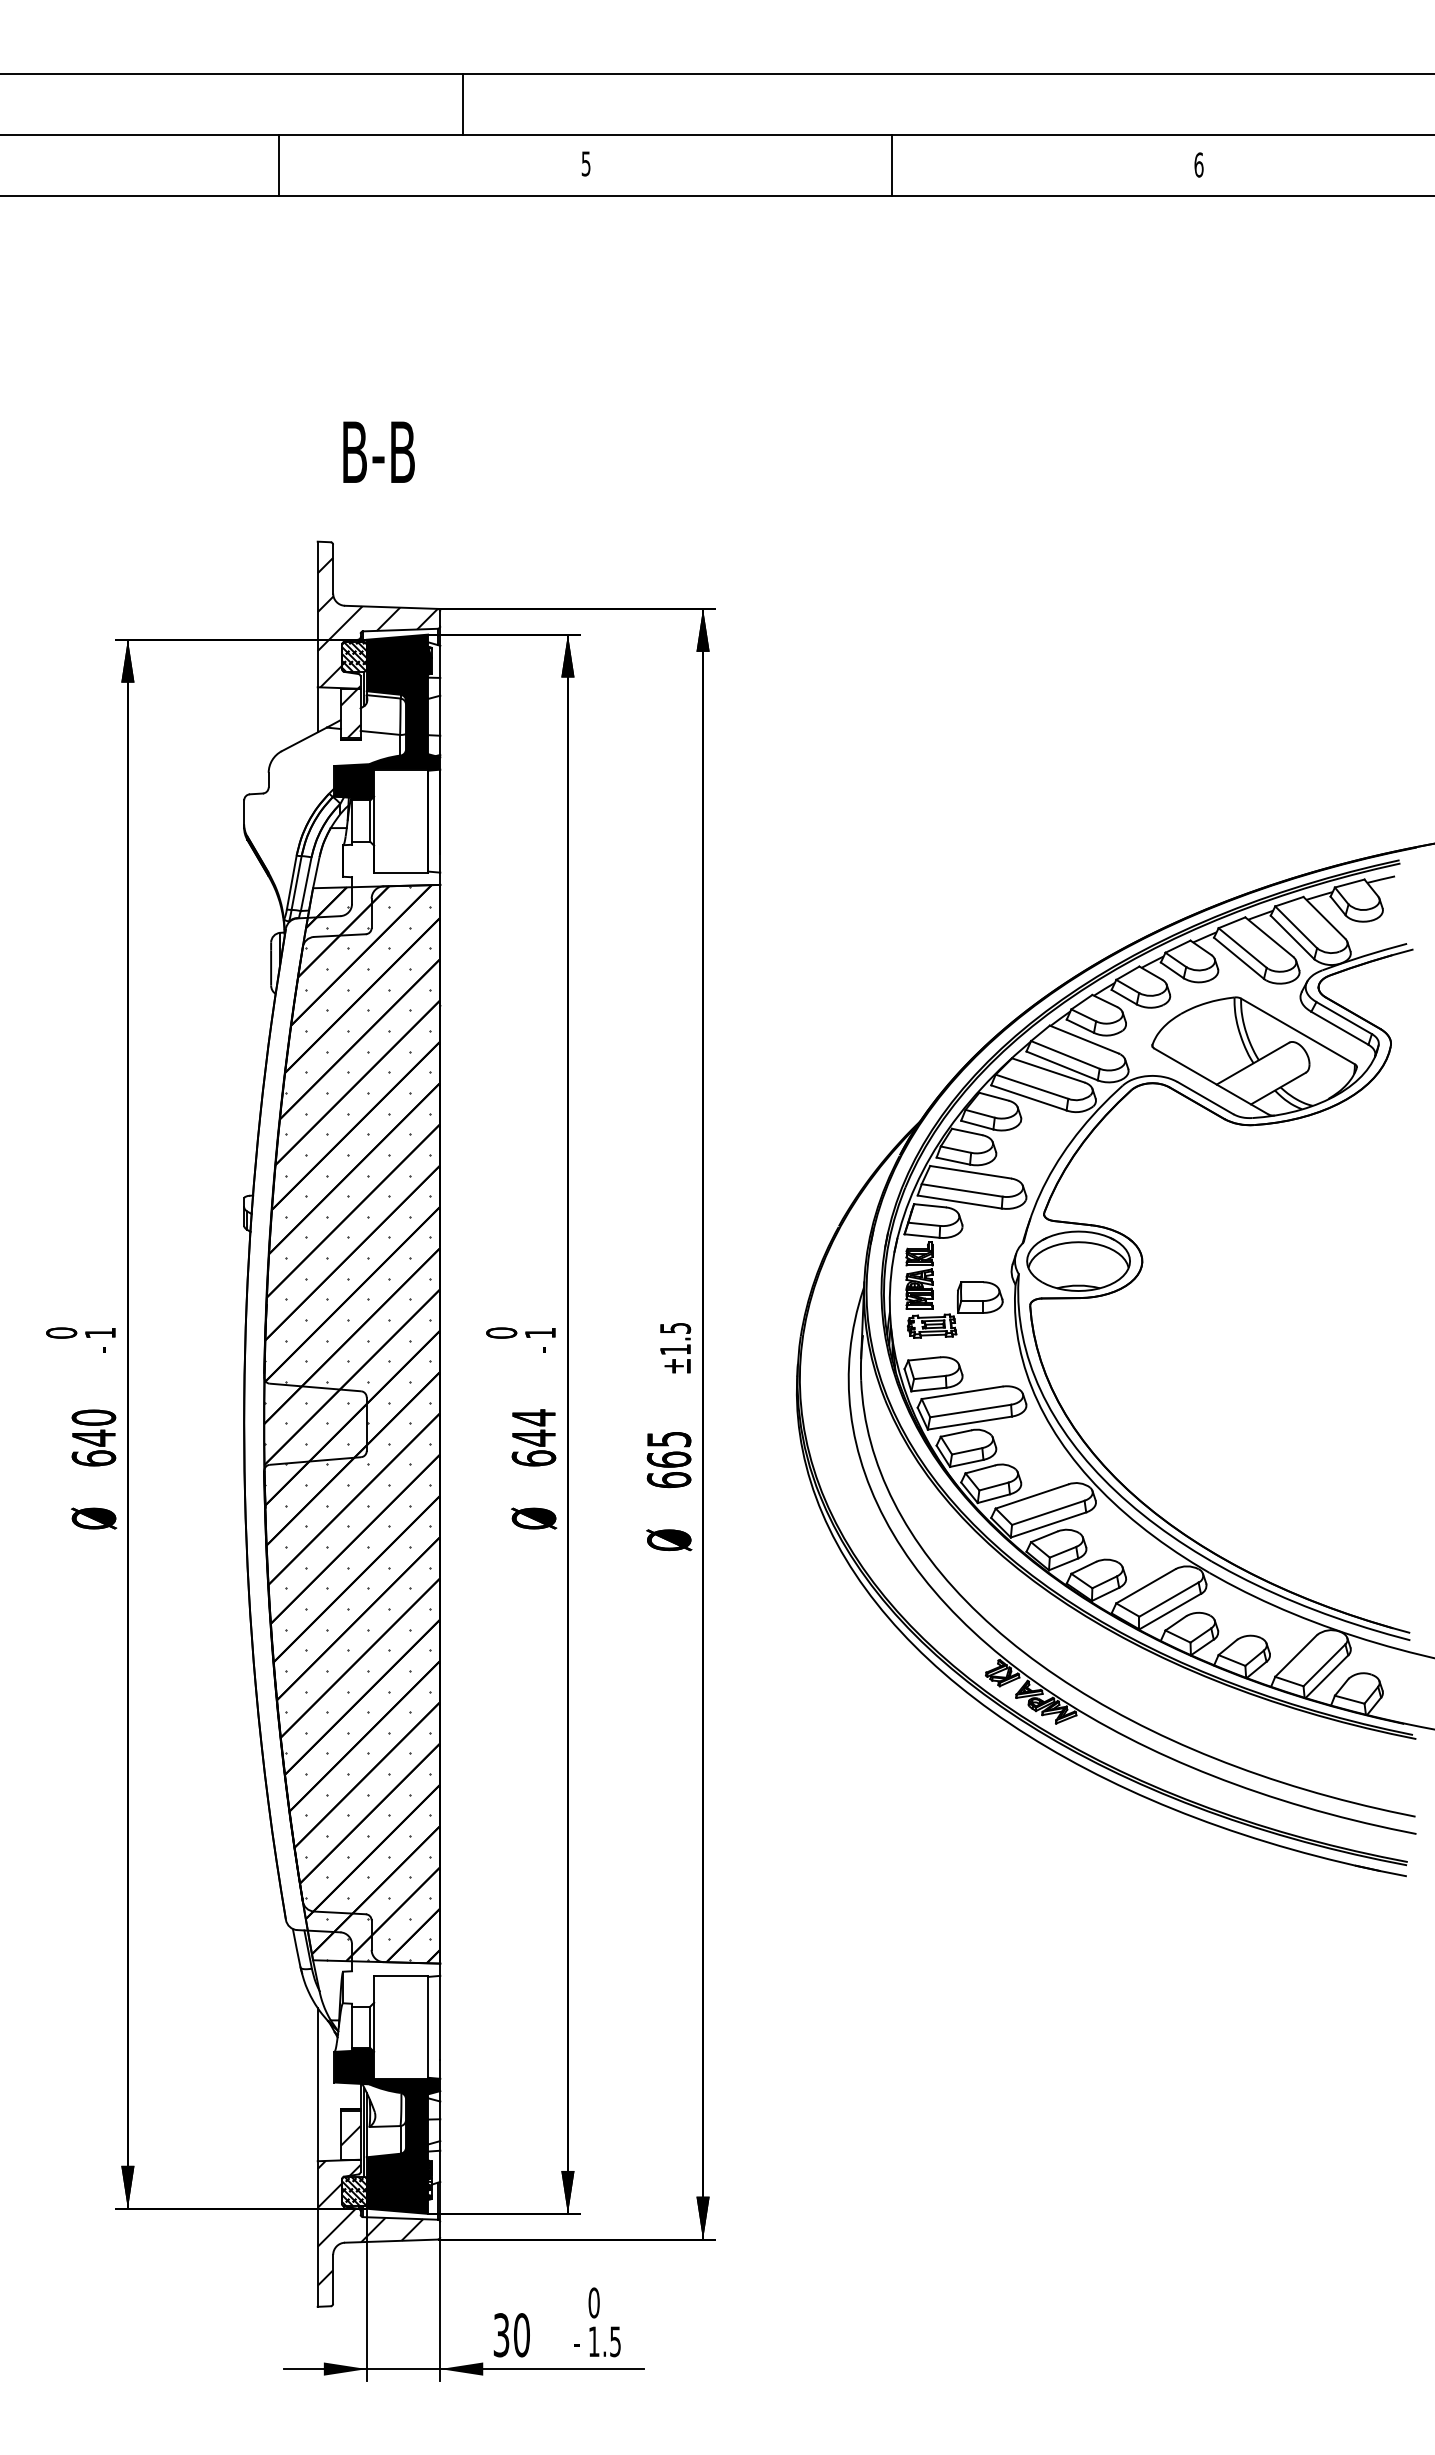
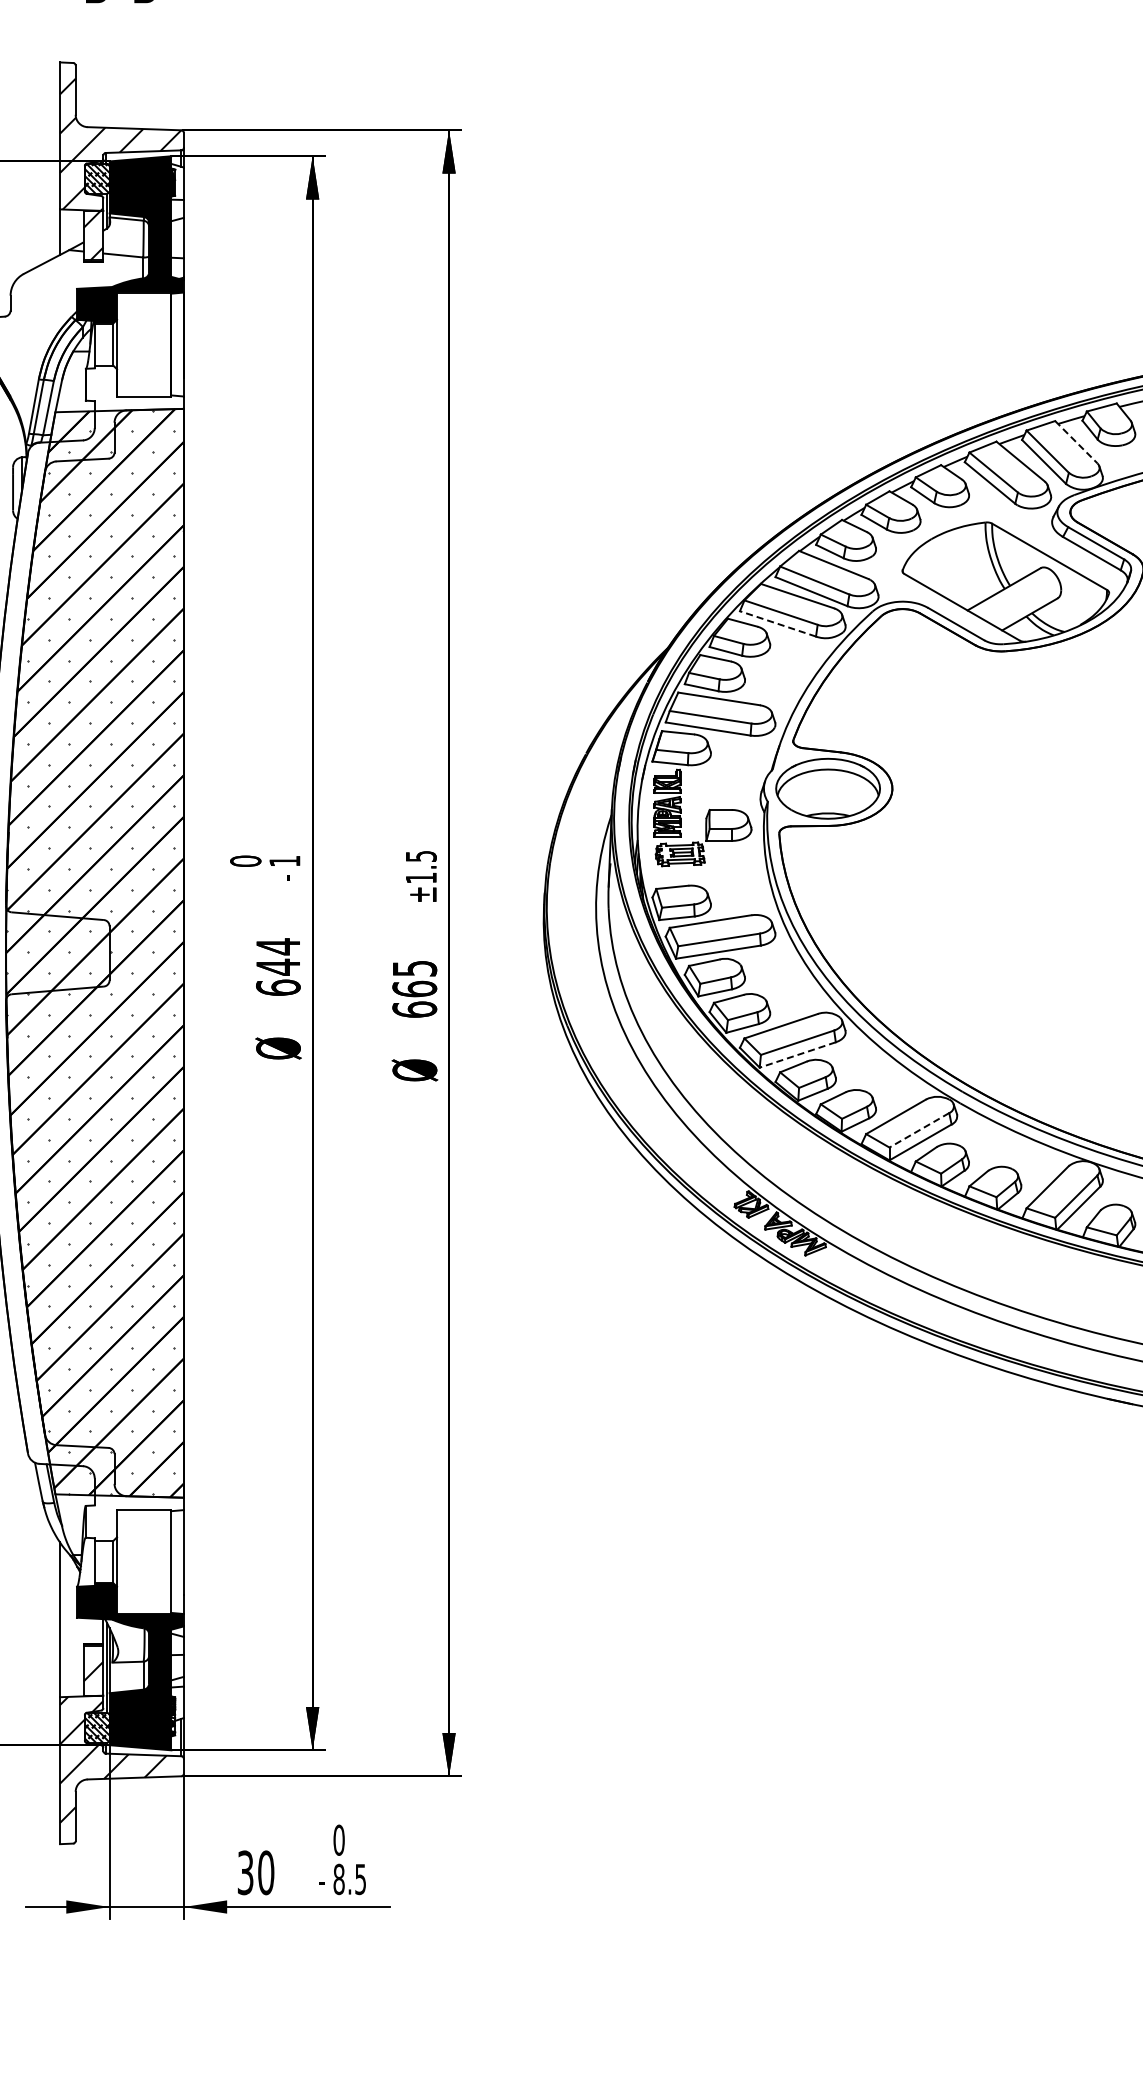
line: (1324, 917) -> (1076, 441), solid -> dashed
line: (1028, 1097) -> (777, 623), solid -> dashed
line: (1048, 1524) -> (797, 1054), solid -> dashed
line: (1168, 1599) -> (918, 1130), solid -> dashed
text: (593, 2341) -> (338, 1879), 1.5 -> 8.5

